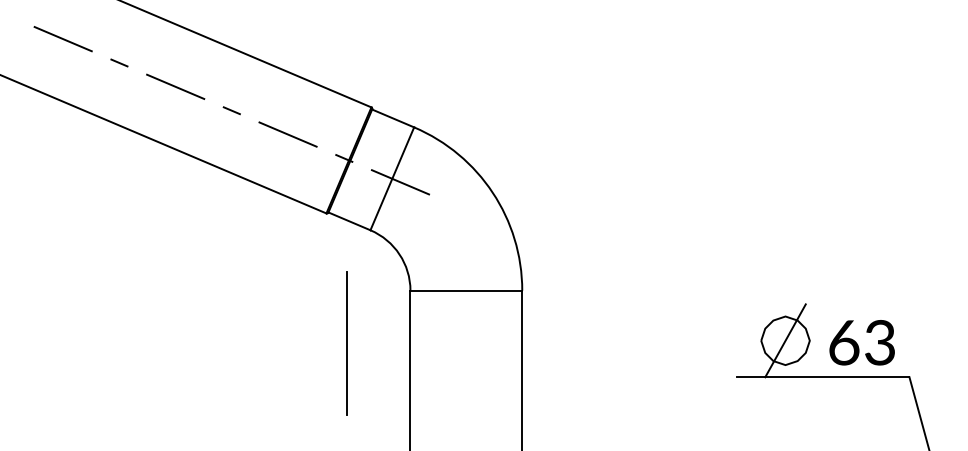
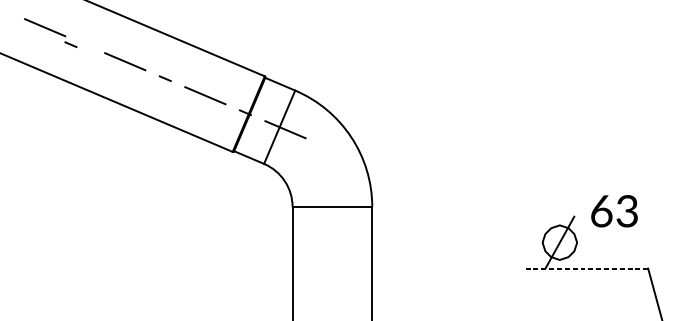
line: (119, 62) -> (71, 44), moved
text: (861, 342) -> (614, 211), moved
line: (347, 343) -> (247, 244), removed
line: (822, 377) -> (586, 268), solid -> dashed

